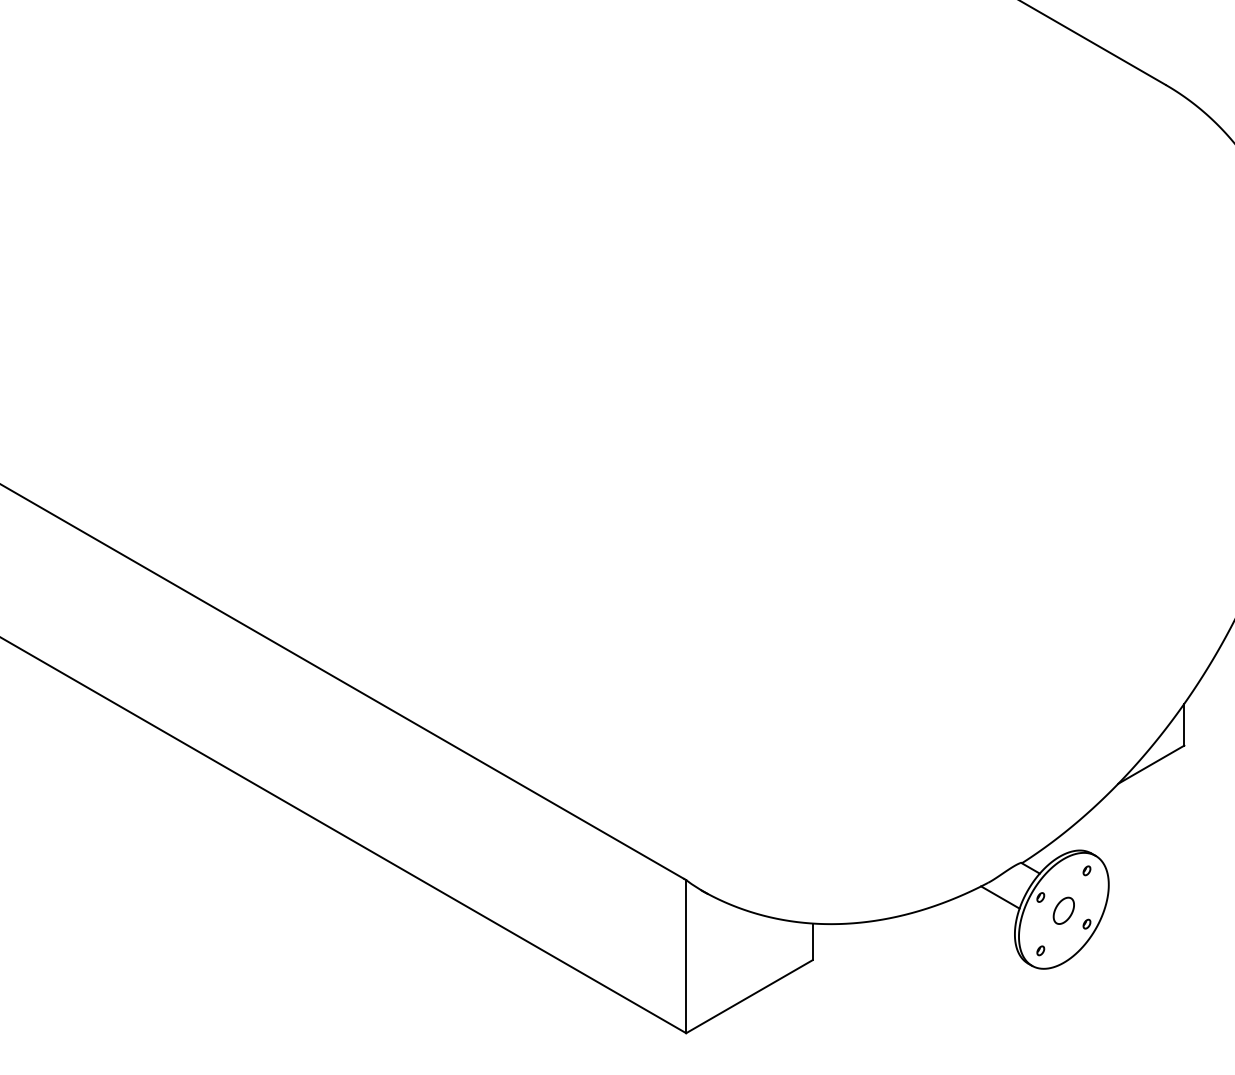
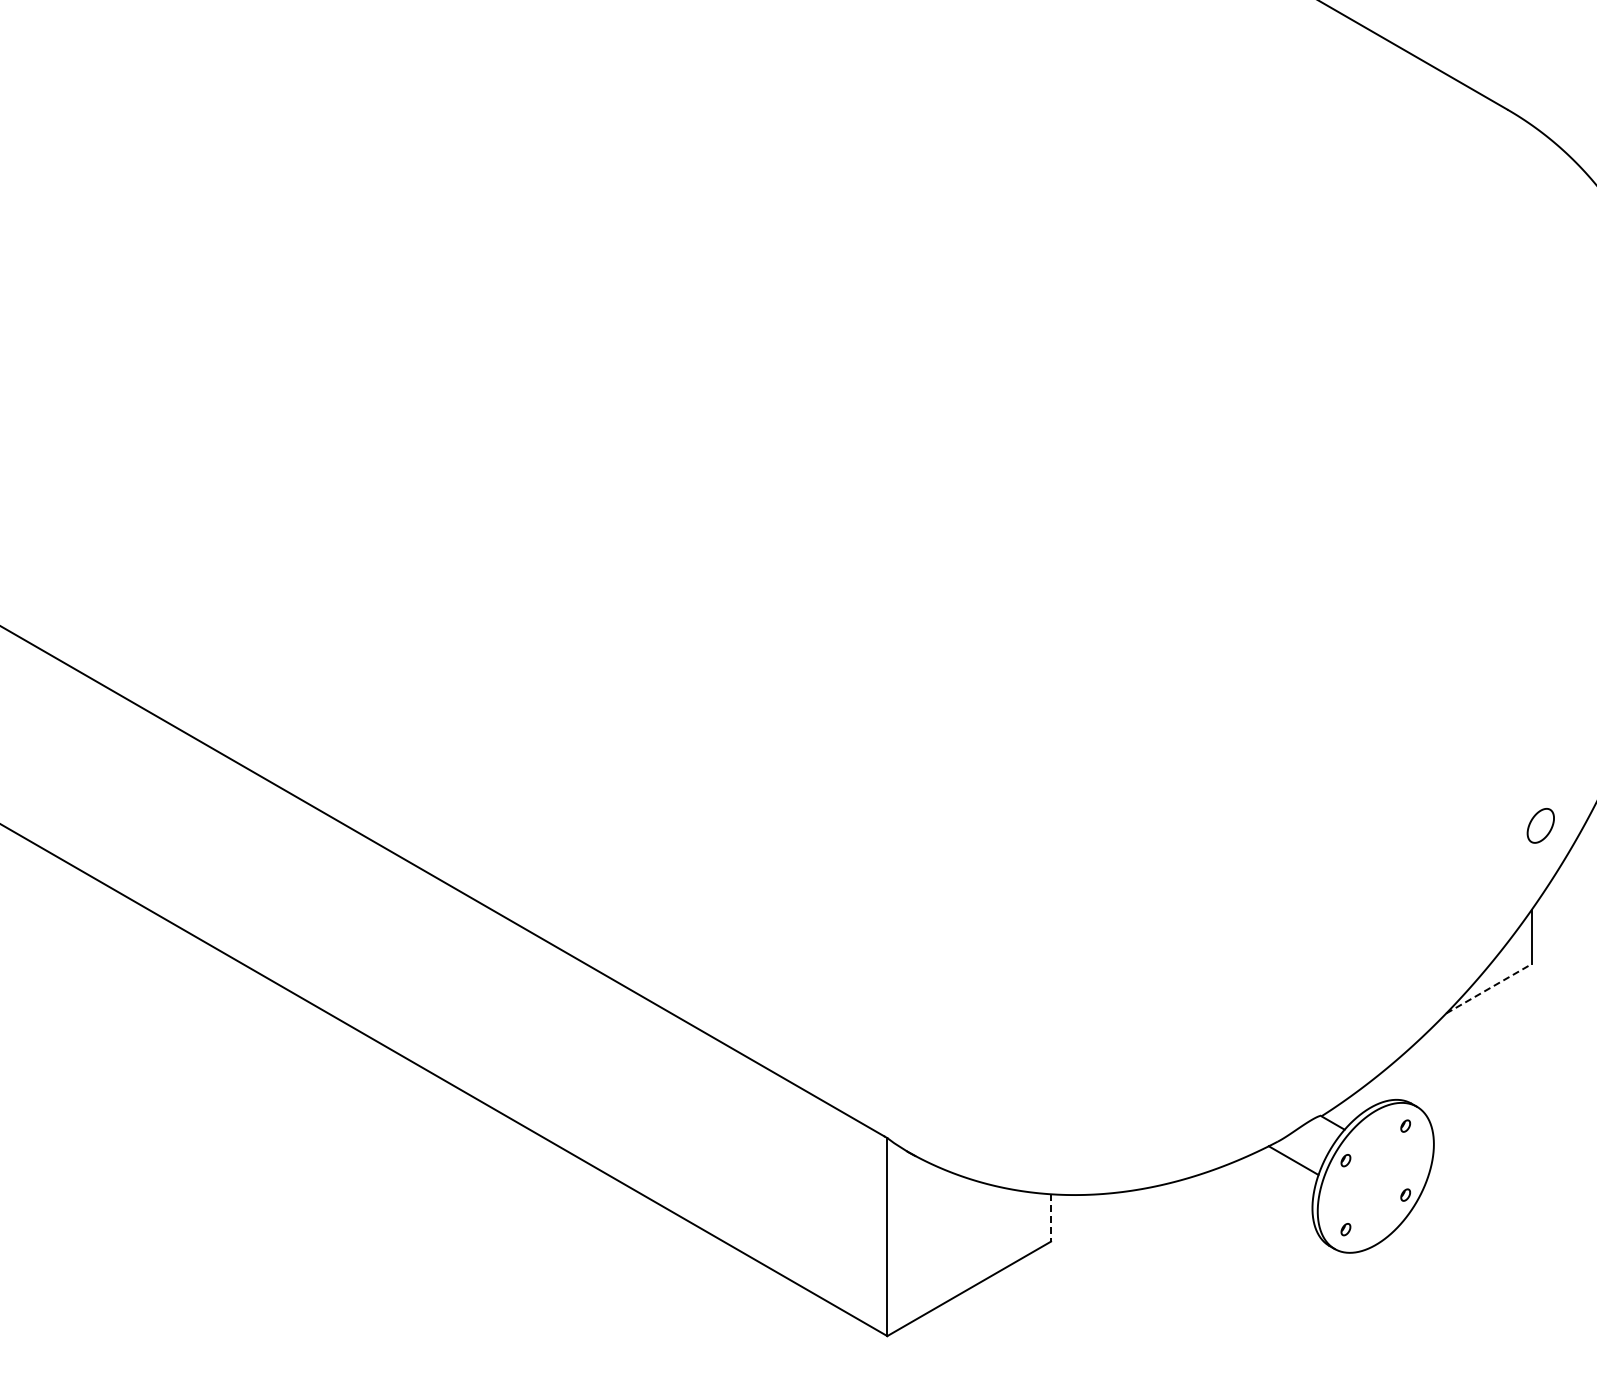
line: (1151, 764) -> (1489, 988), solid -> dashed
part: (1063, 910) -> (1540, 825), moved
line: (813, 941) -> (1051, 1217), solid -> dashed

